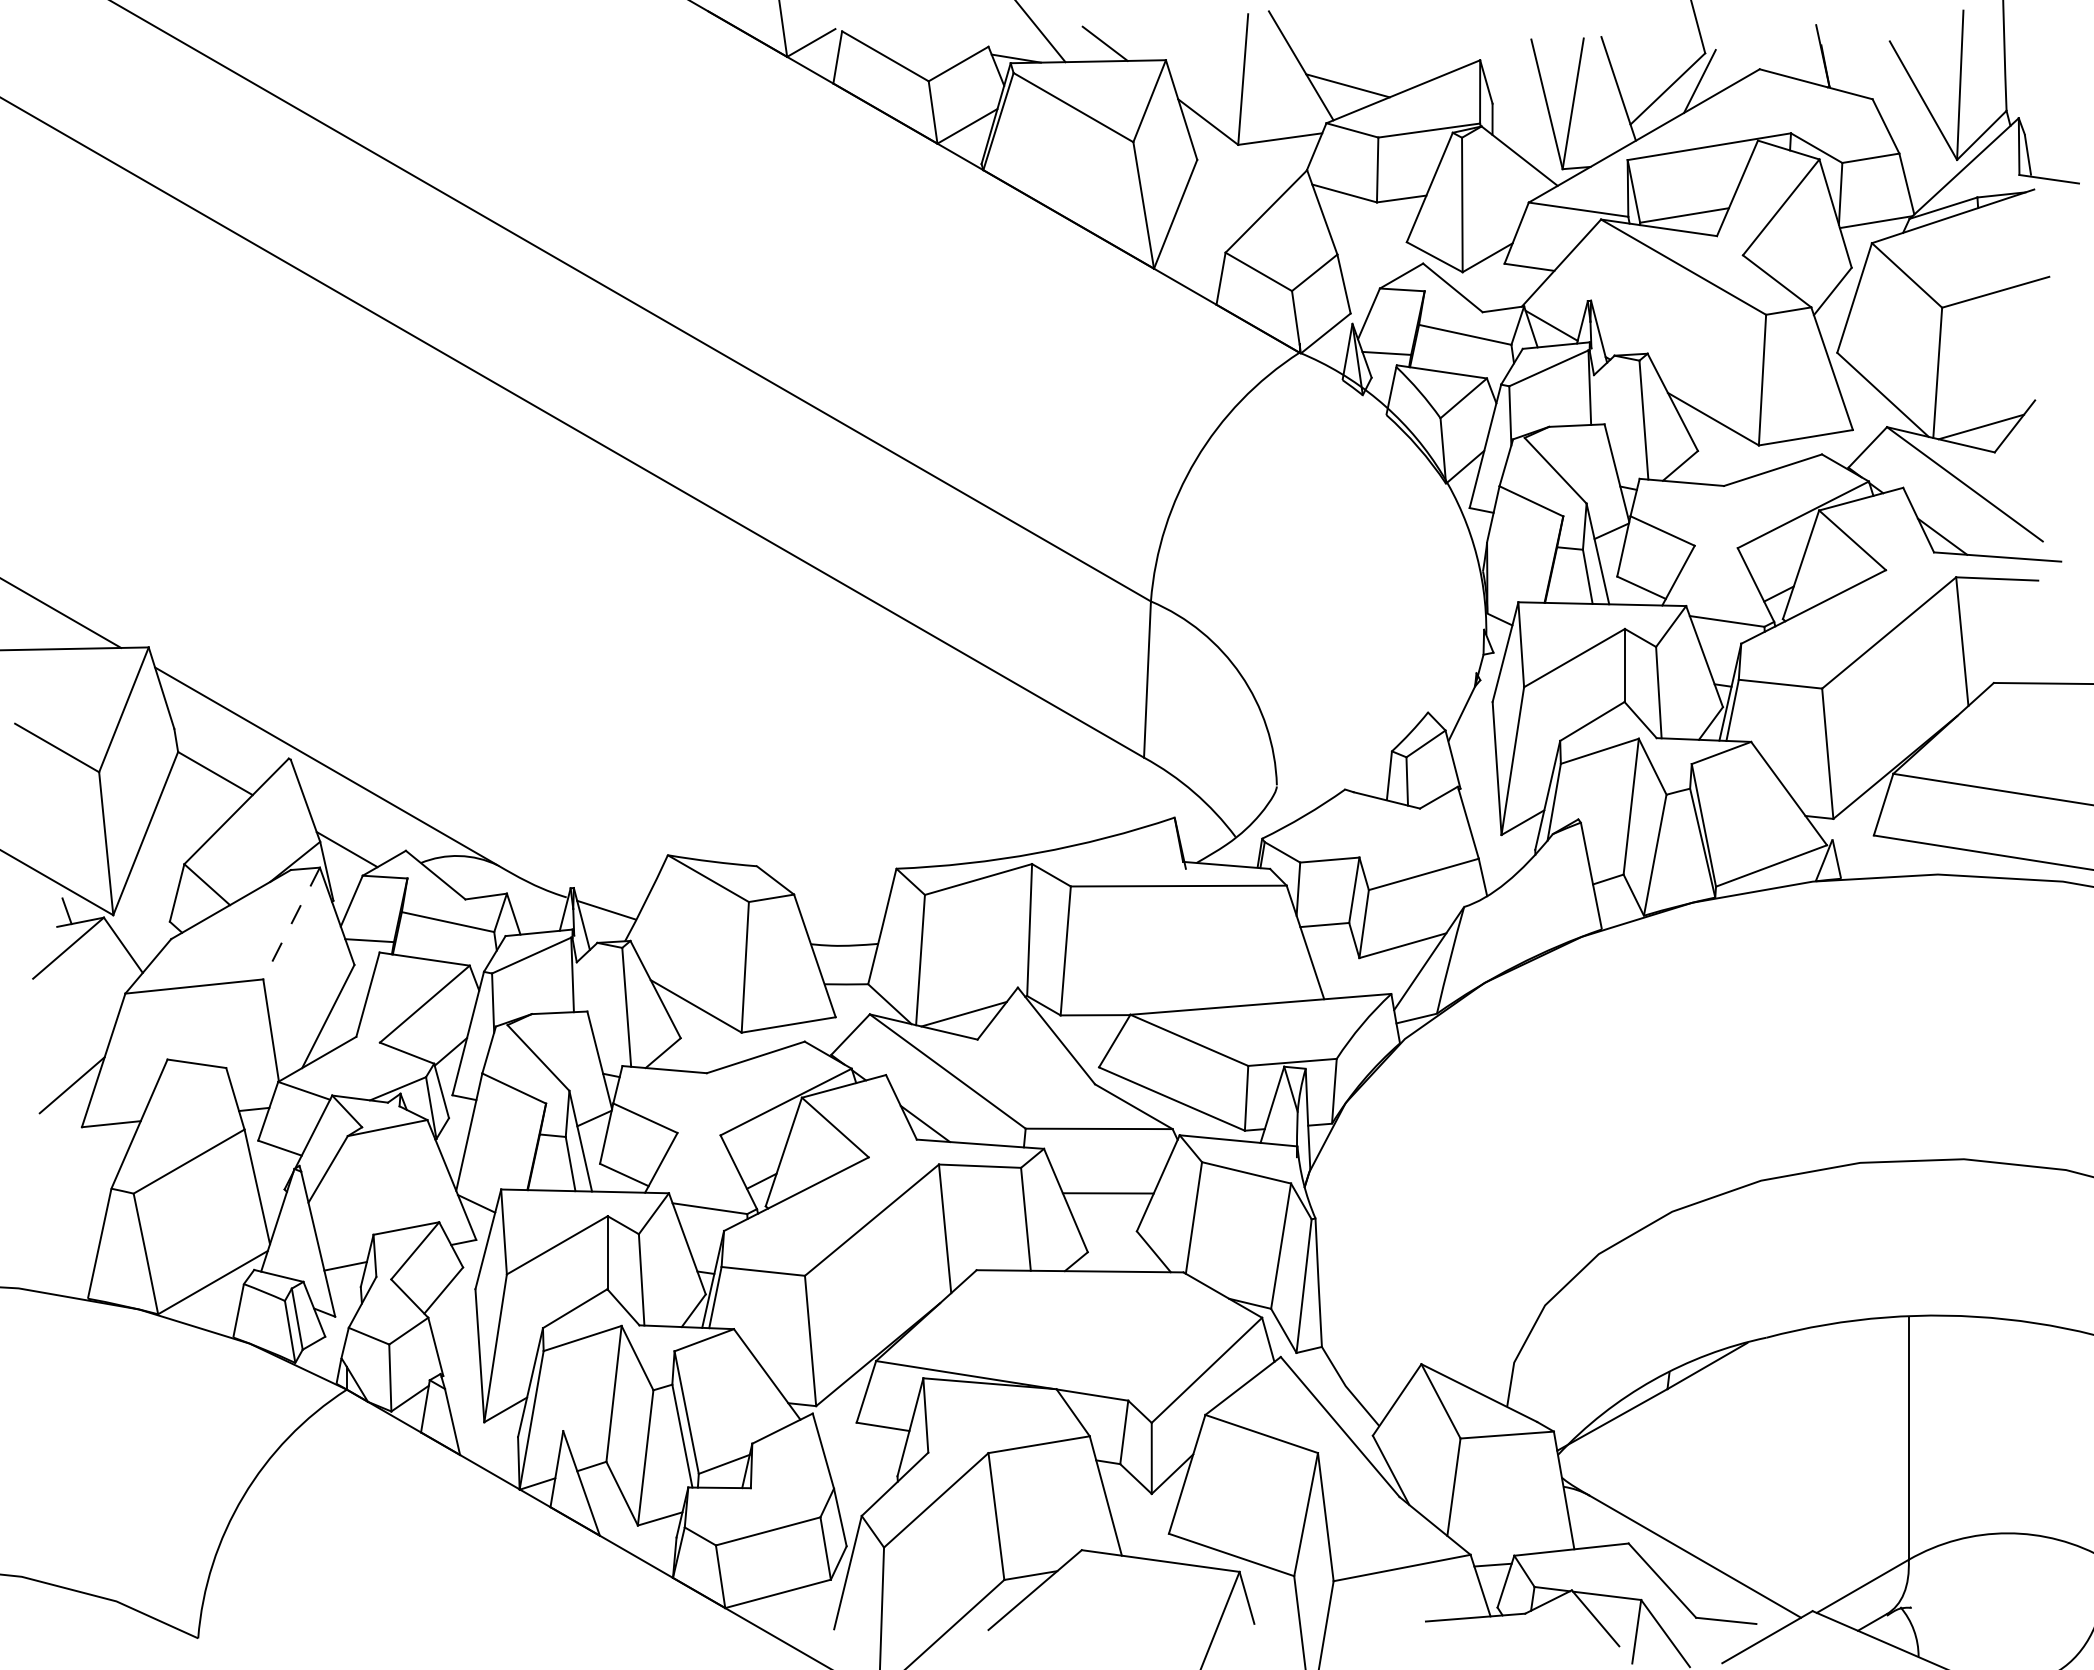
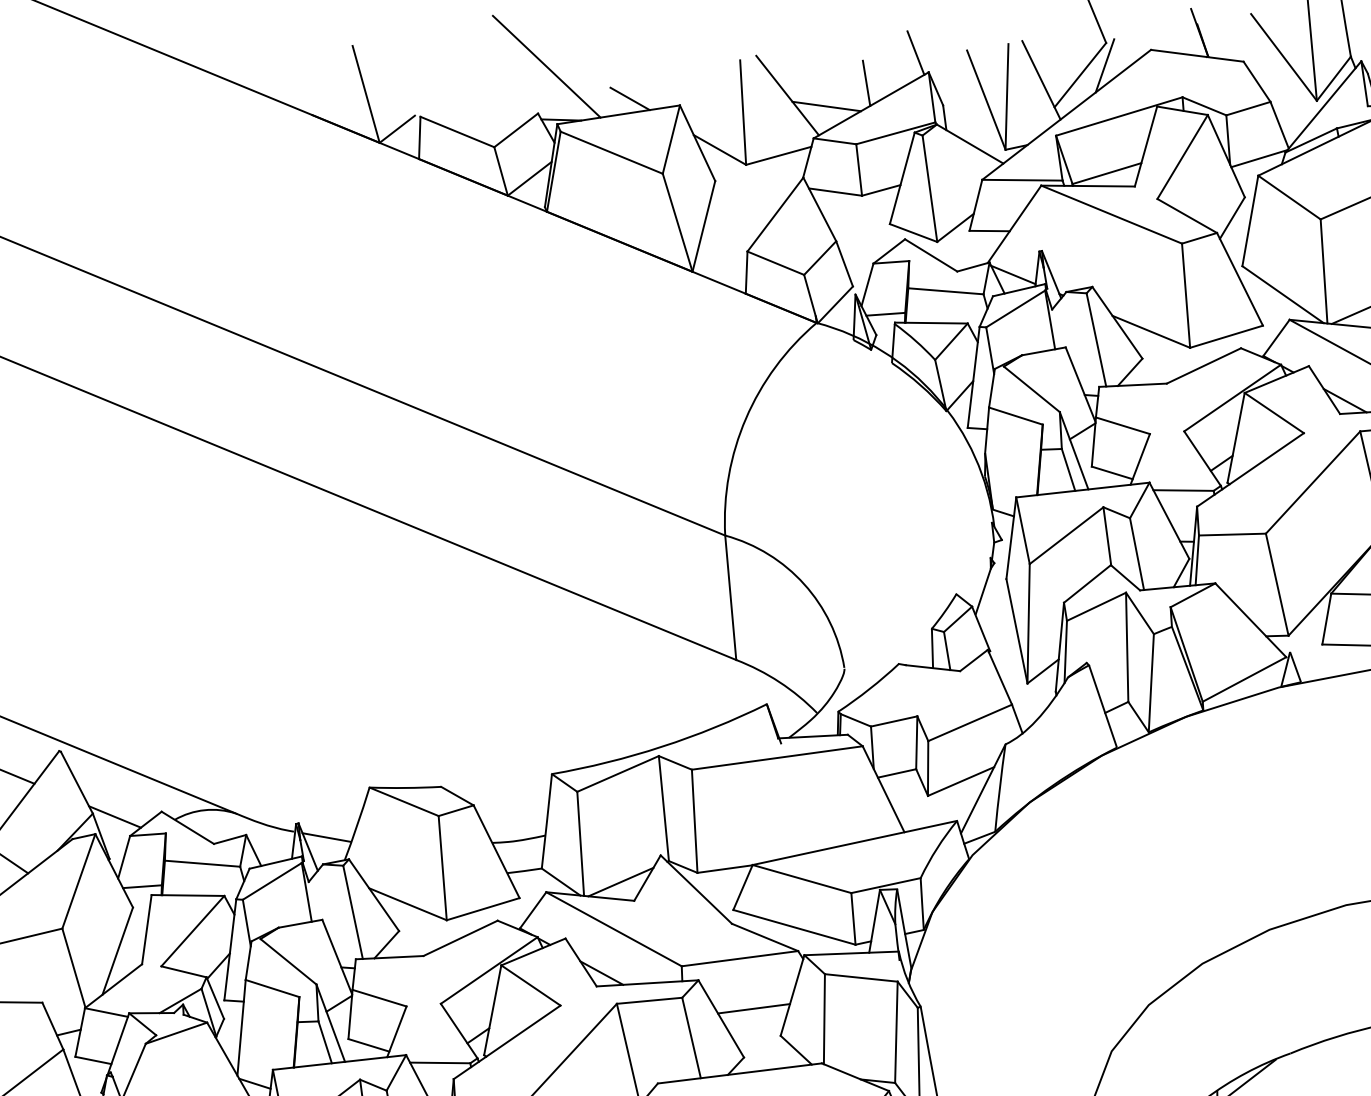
line: (1467, 33) -> (915, 52), added
line: (1401, 63) -> (866, 83), added
line: (291, 923) -> (78, 881), dashed -> solid

